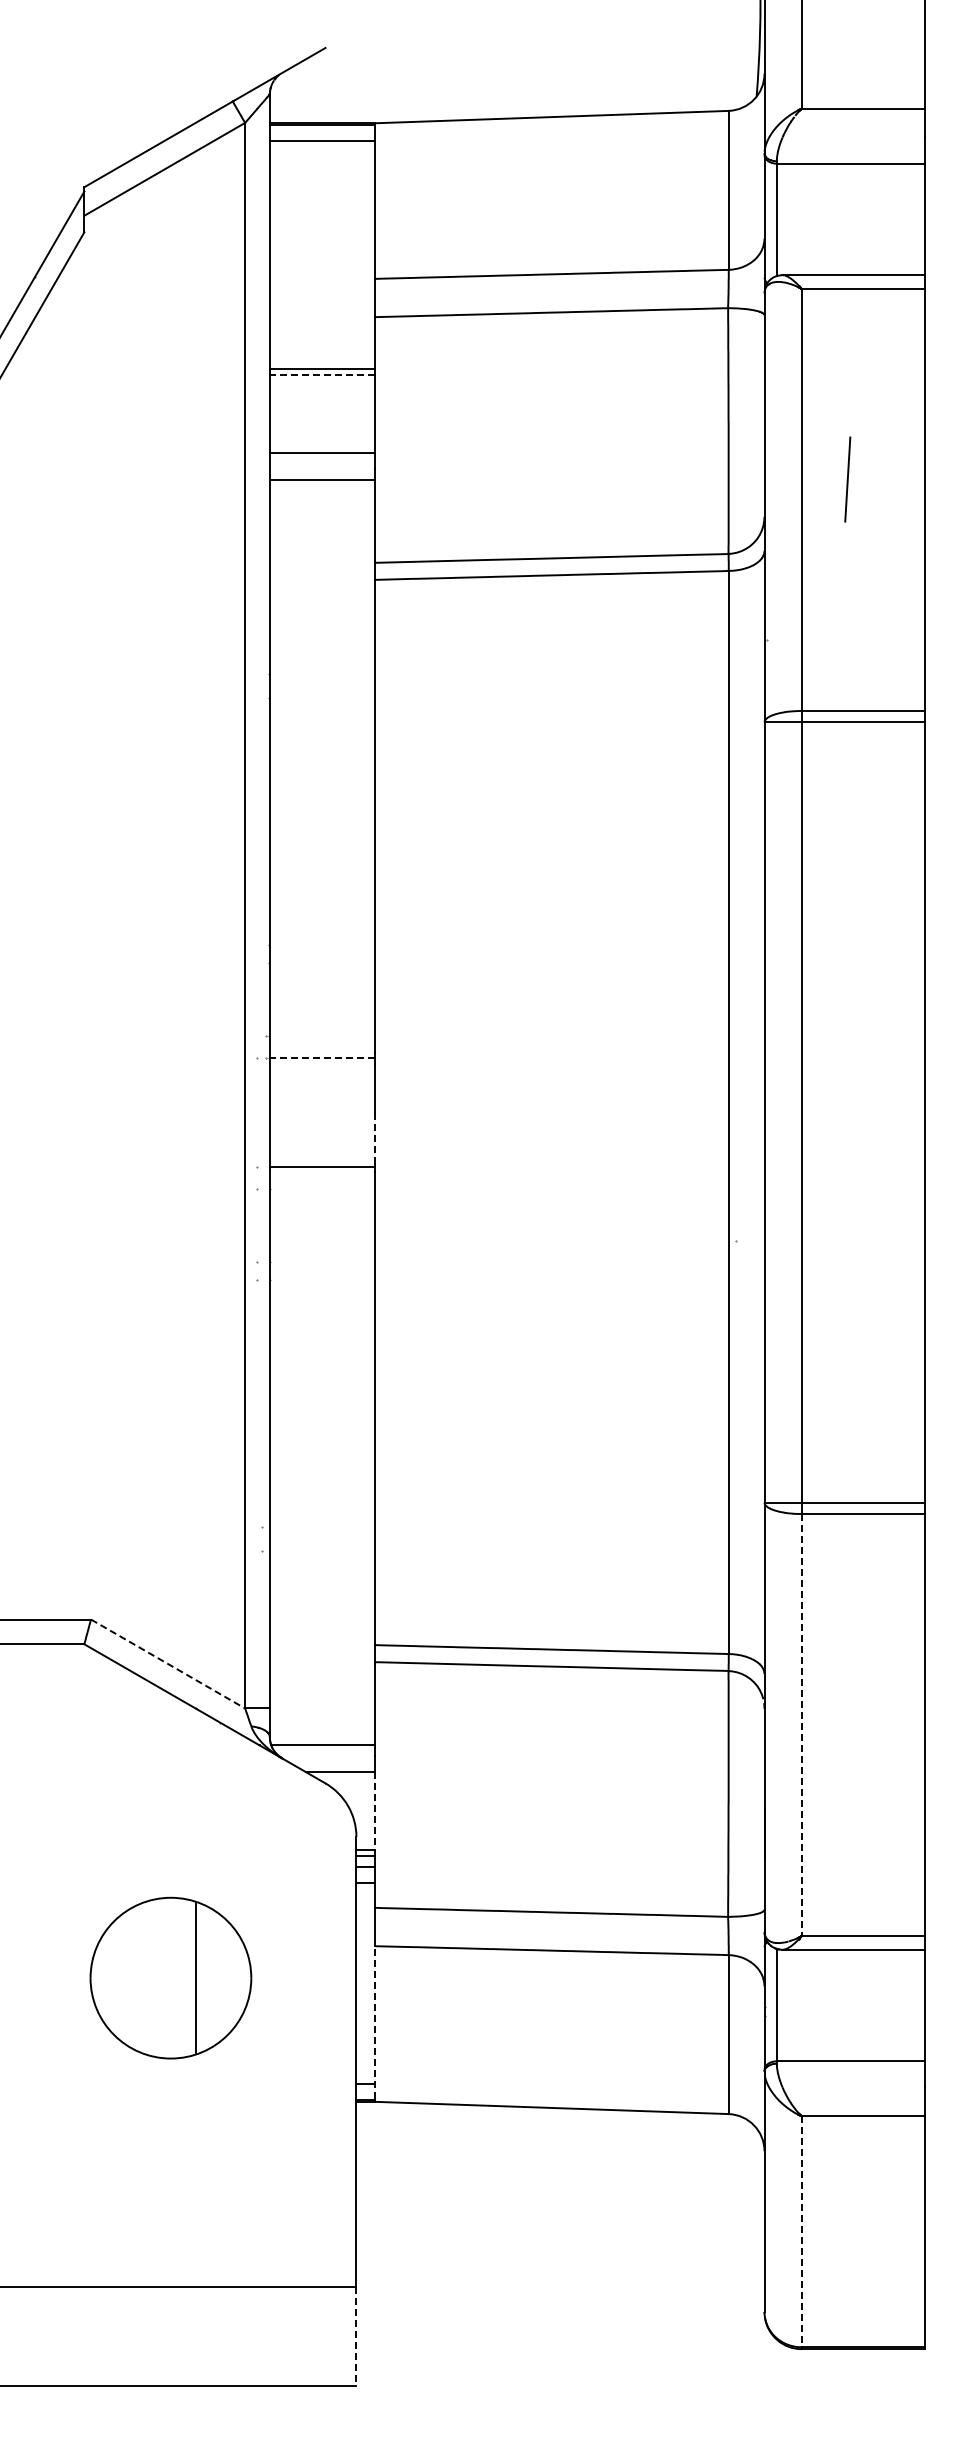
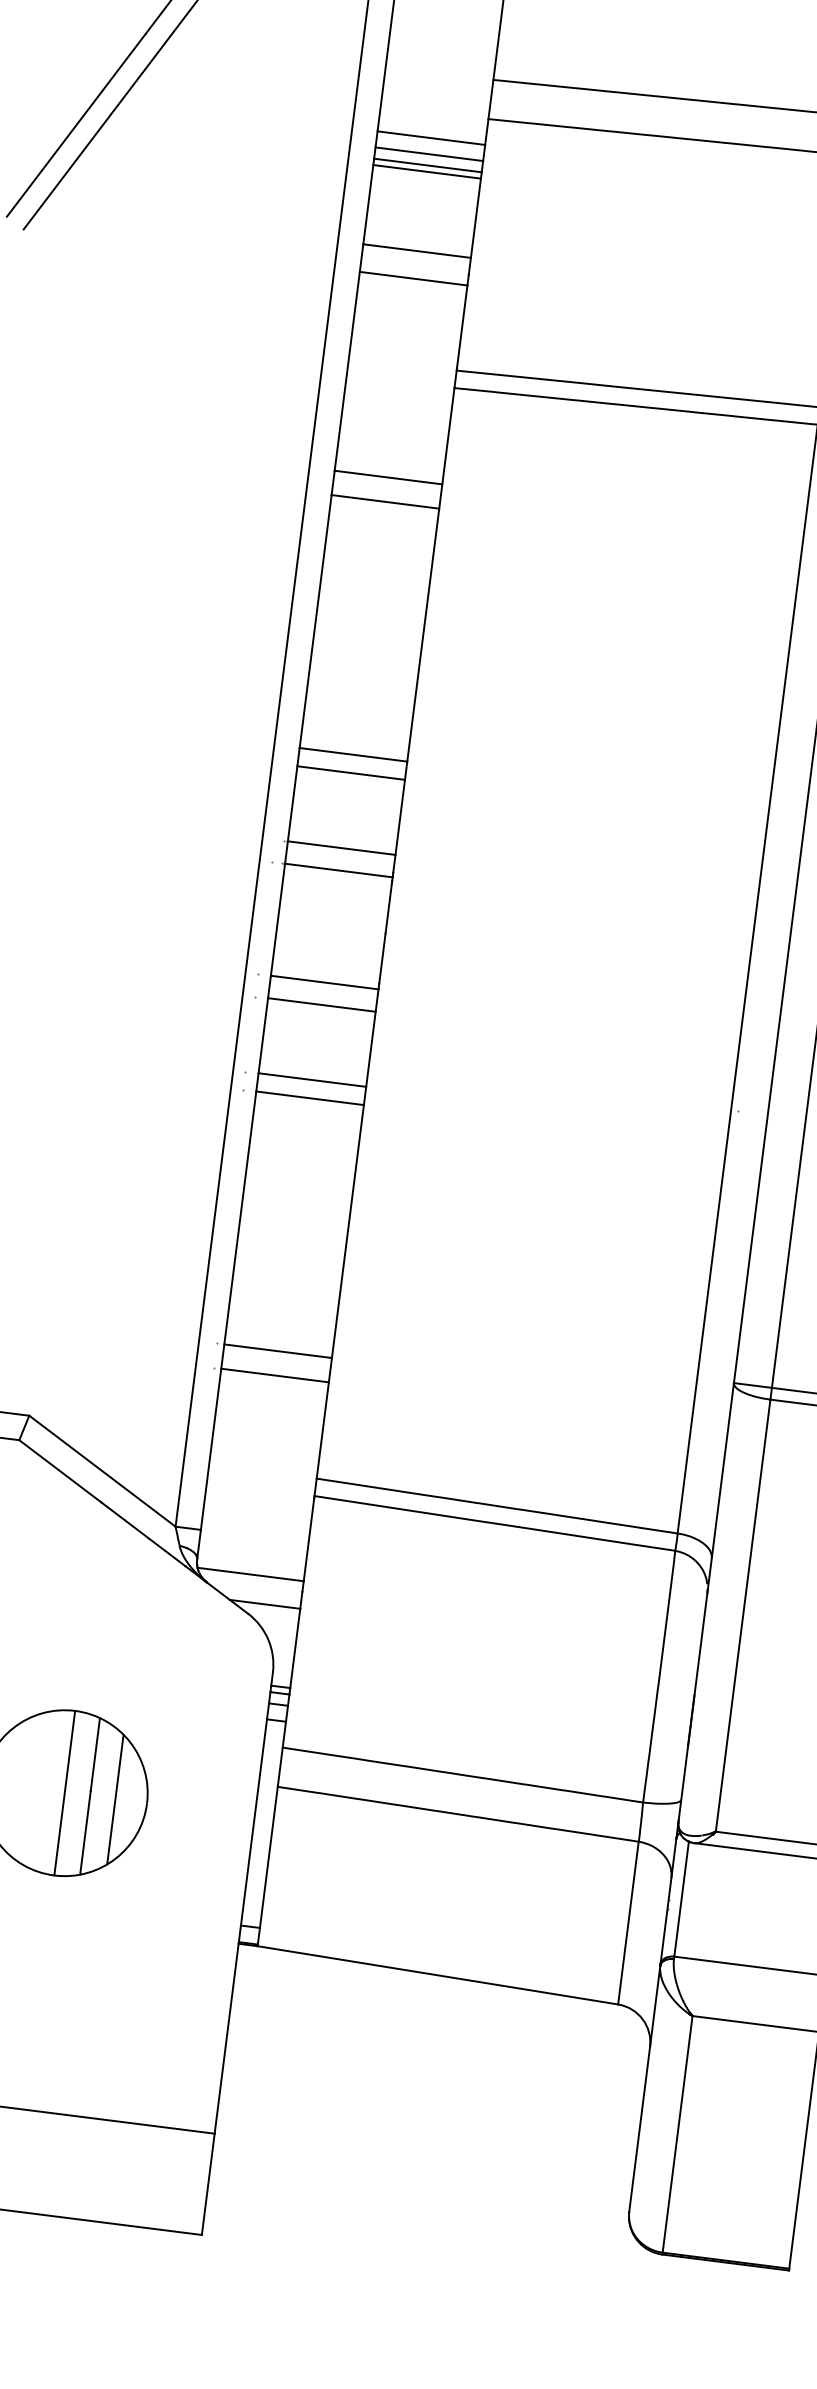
line: (321, 342) -> (430, 138), added
line: (321, 358) -> (428, 154), added
line: (322, 375) -> (427, 172), dashed -> solid
line: (321, 673) -> (387, 477), added
line: (321, 697) -> (384, 501), added
line: (321, 944) -> (352, 754), added
line: (321, 962) -> (350, 772), added
line: (321, 1035) -> (340, 847), added
line: (322, 1057) -> (338, 870), dashed -> solid
line: (374, 1137) -> (381, 958), dashed -> solid
line: (321, 1189) -> (320, 1005), added
line: (321, 1262) -> (311, 1079), added
line: (321, 1280) -> (309, 1098), added
line: (321, 1527) -> (277, 1351), added
line: (321, 1551) -> (274, 1375), added
line: (168, 1664) -> (102, 1471), dashed -> solid
line: (801, 1725) -> (742, 1616), dashed -> solid
line: (374, 1810) -> (294, 1647), dashed -> solid
line: (170, 1977) -> (64, 1792), added
line: (220, 1977) -> (115, 1798), added
line: (374, 2021) -> (267, 1863), dashed -> solid
line: (801, 2231) -> (677, 2134), dashed -> solid
line: (356, 2337) -> (208, 2185), dashed -> solid

